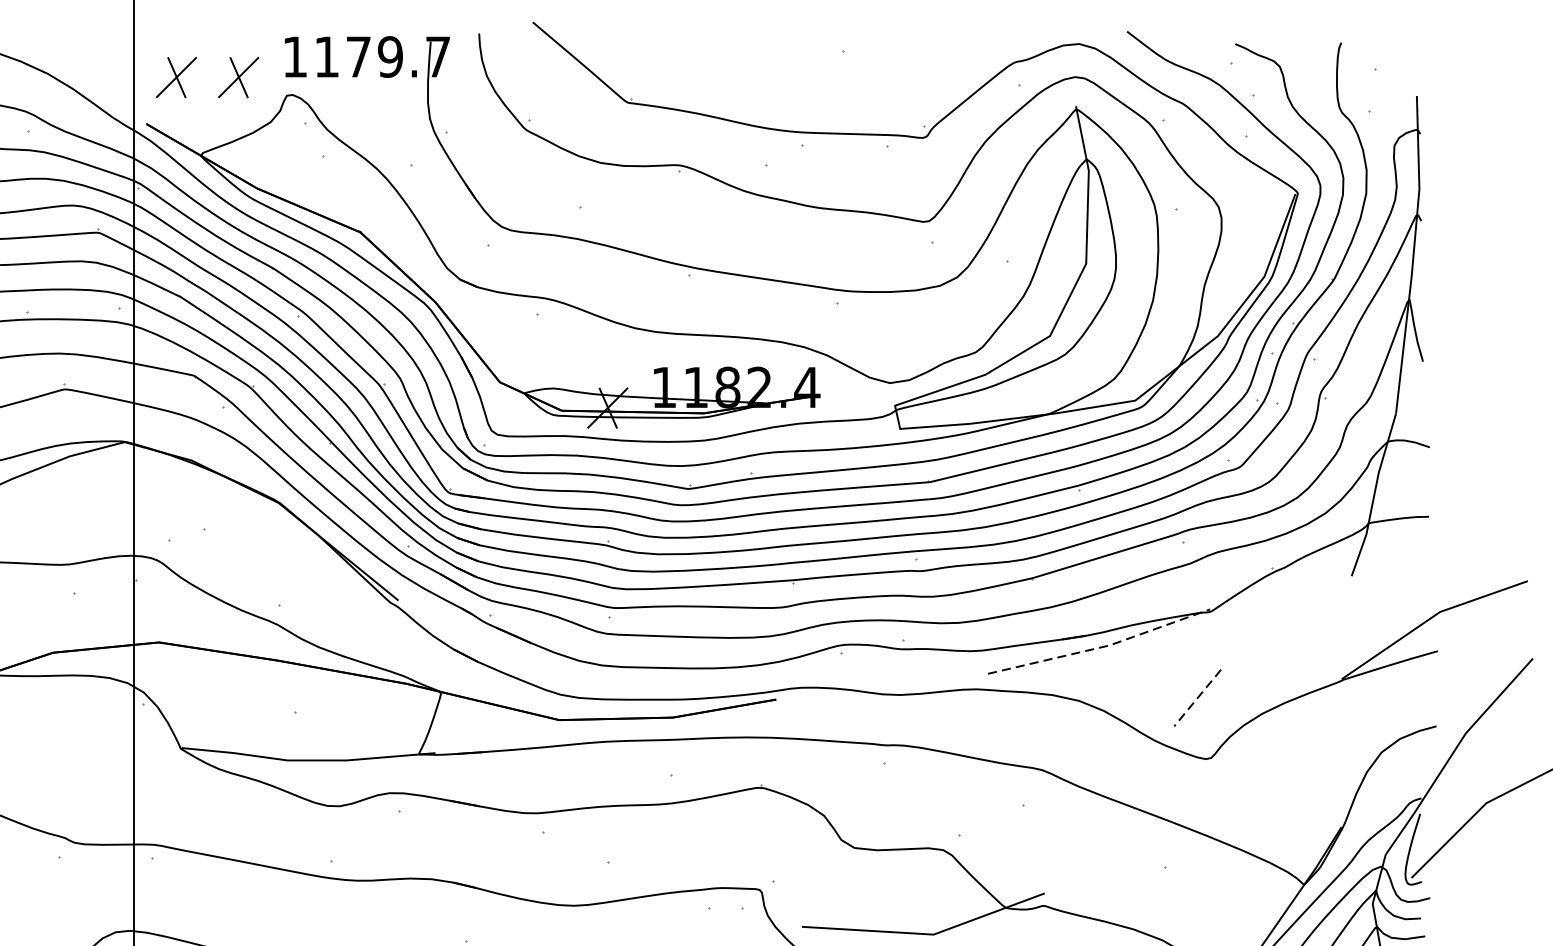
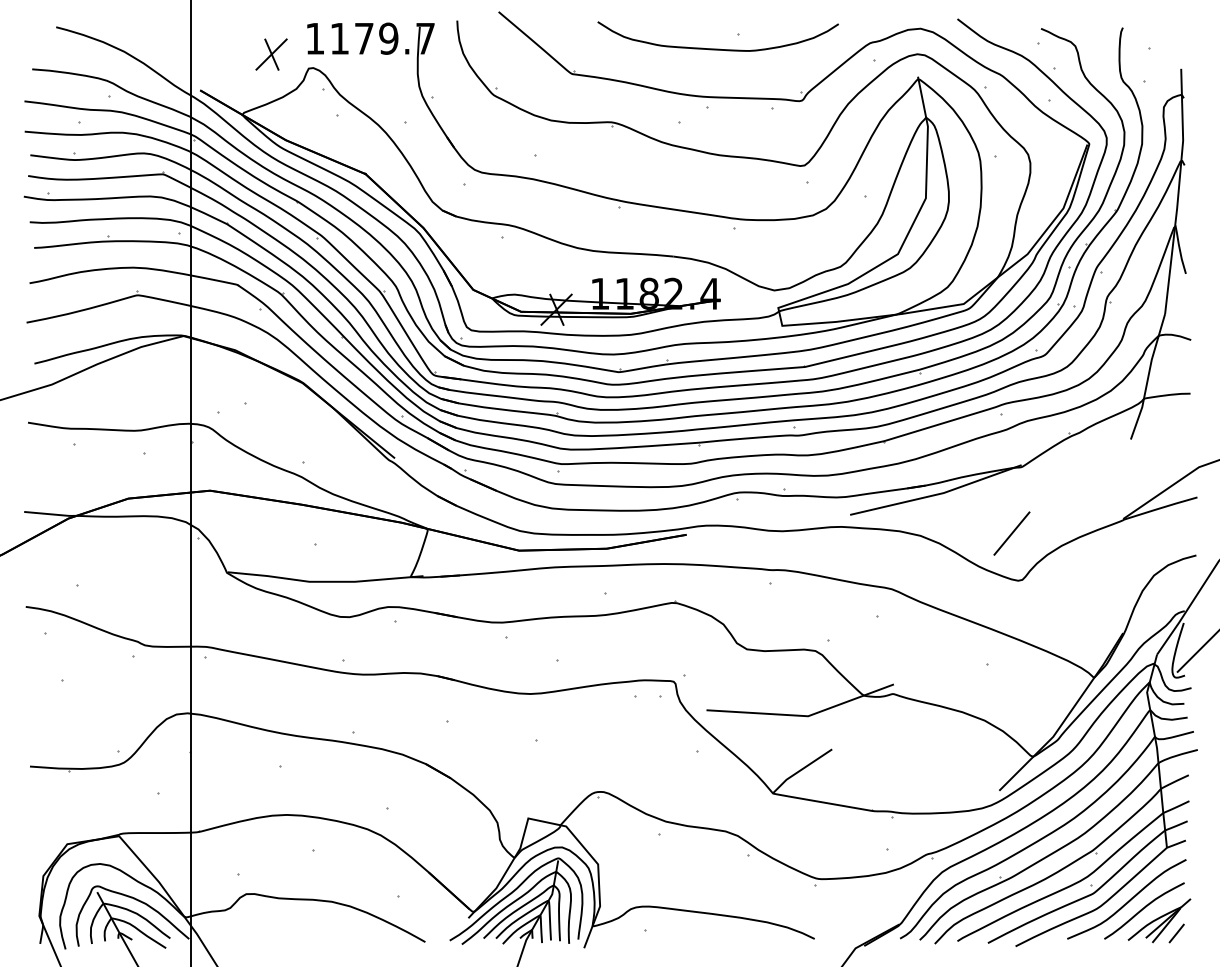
curve: (816, 69) -> (717, 48), added
part: (176, 77) -> (223, 54), removed
line: (1102, 647) -> (938, 494), dashed -> solid
line: (1197, 699) -> (1011, 534), dashed -> solid

